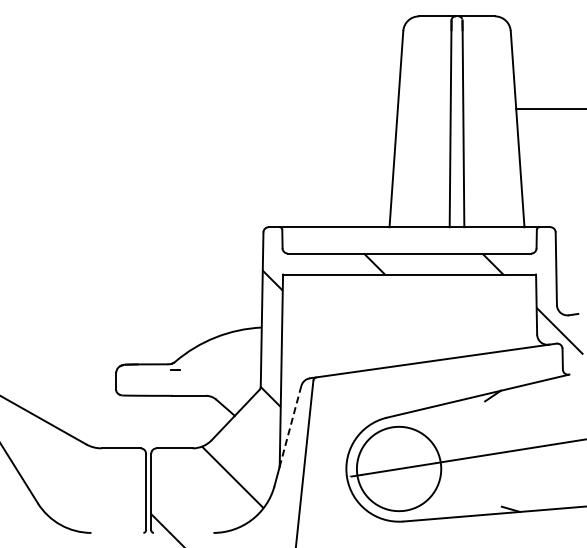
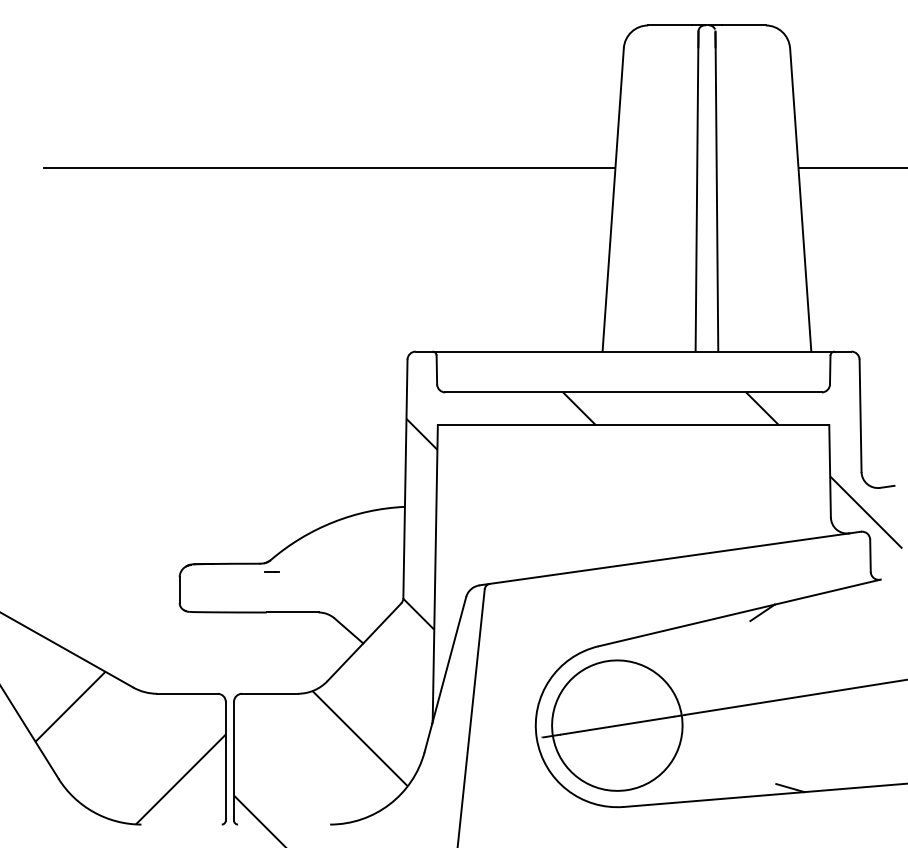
line: (212, 108) -> (328, 167), added
line: (290, 427) -> (449, 661), dashed -> solid
hatch: (84, 483) -> (130, 748), added

